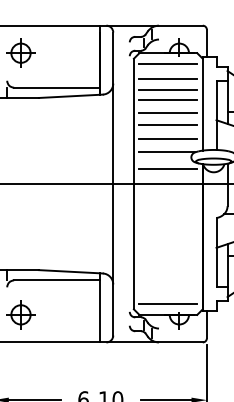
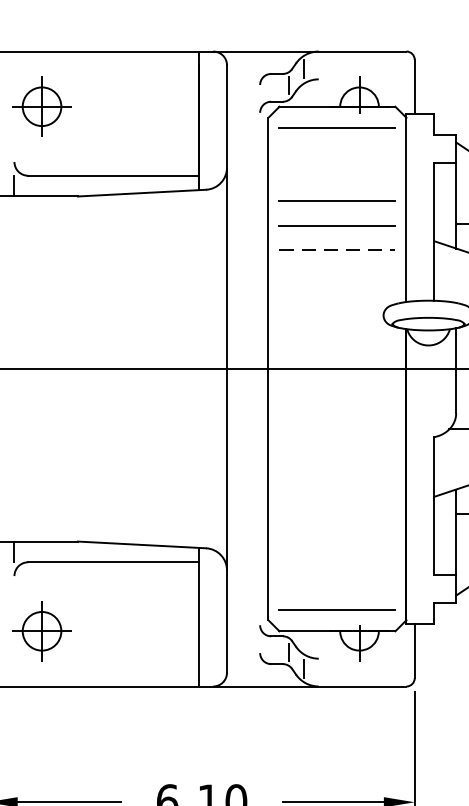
line: (168, 79) -> (337, 159), removed
line: (168, 89) -> (337, 179), removed
line: (168, 124) -> (337, 249), solid -> dashed
line: (168, 139) -> (337, 279), removed
line: (167, 152) -> (335, 305), removed
line: (168, 168) -> (337, 337), removed

